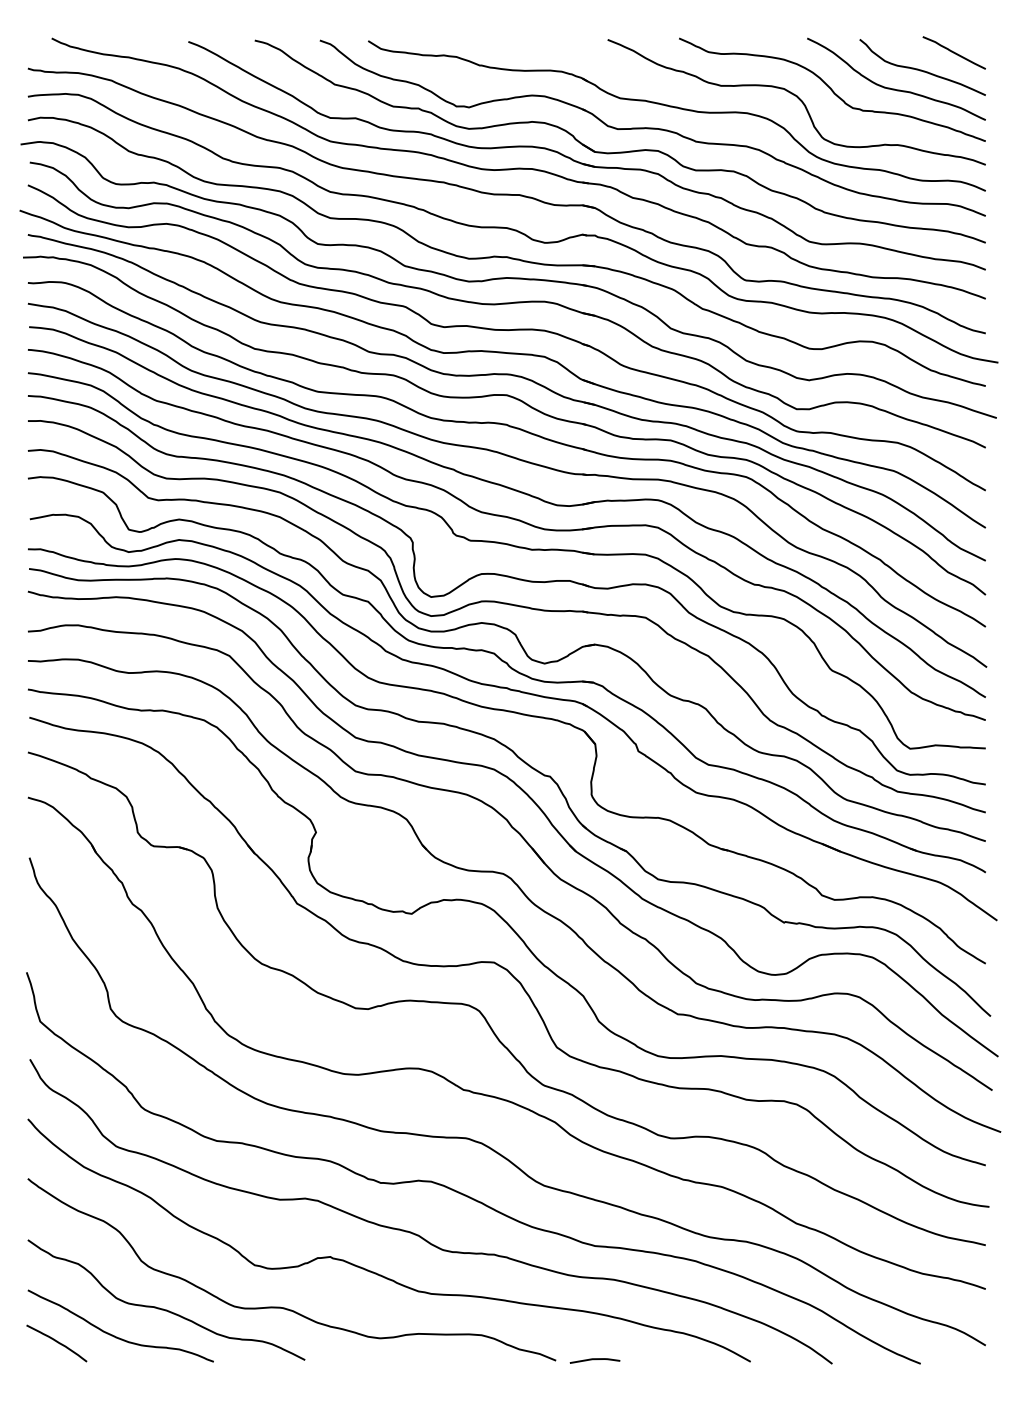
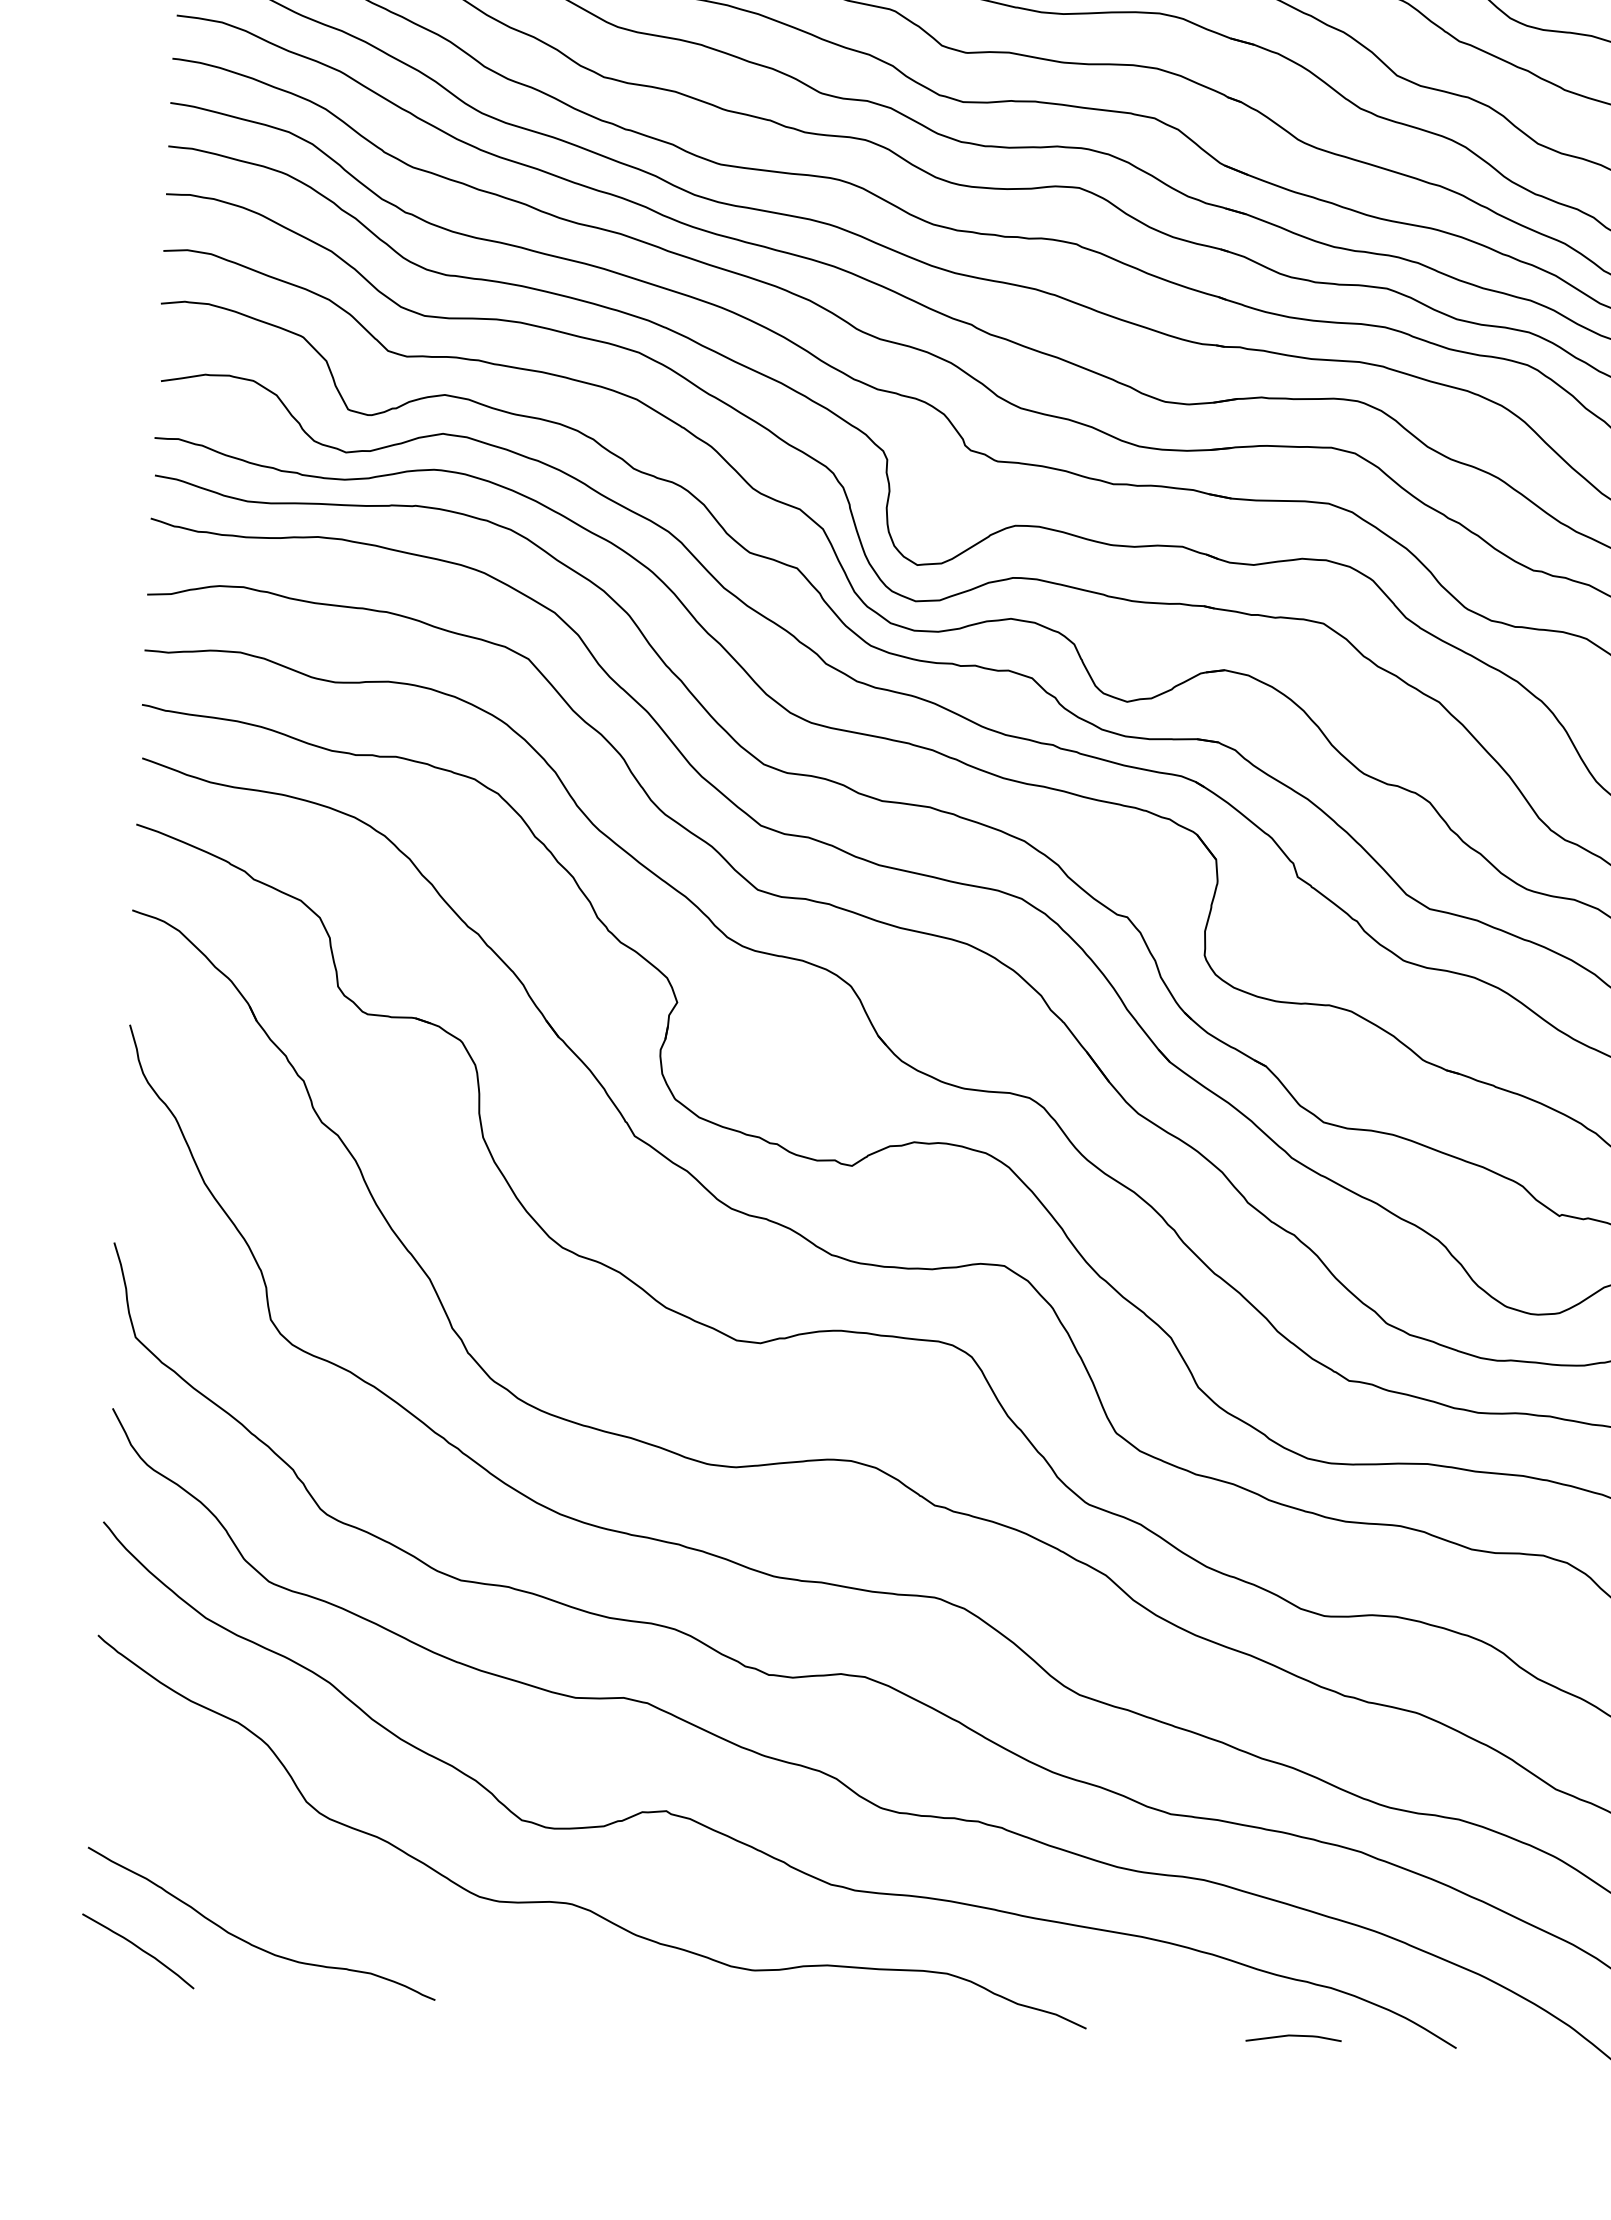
curve: (163, 1308) -> (344, 1894), removed
line: (594, 1360) -> (1292, 2038), moved

